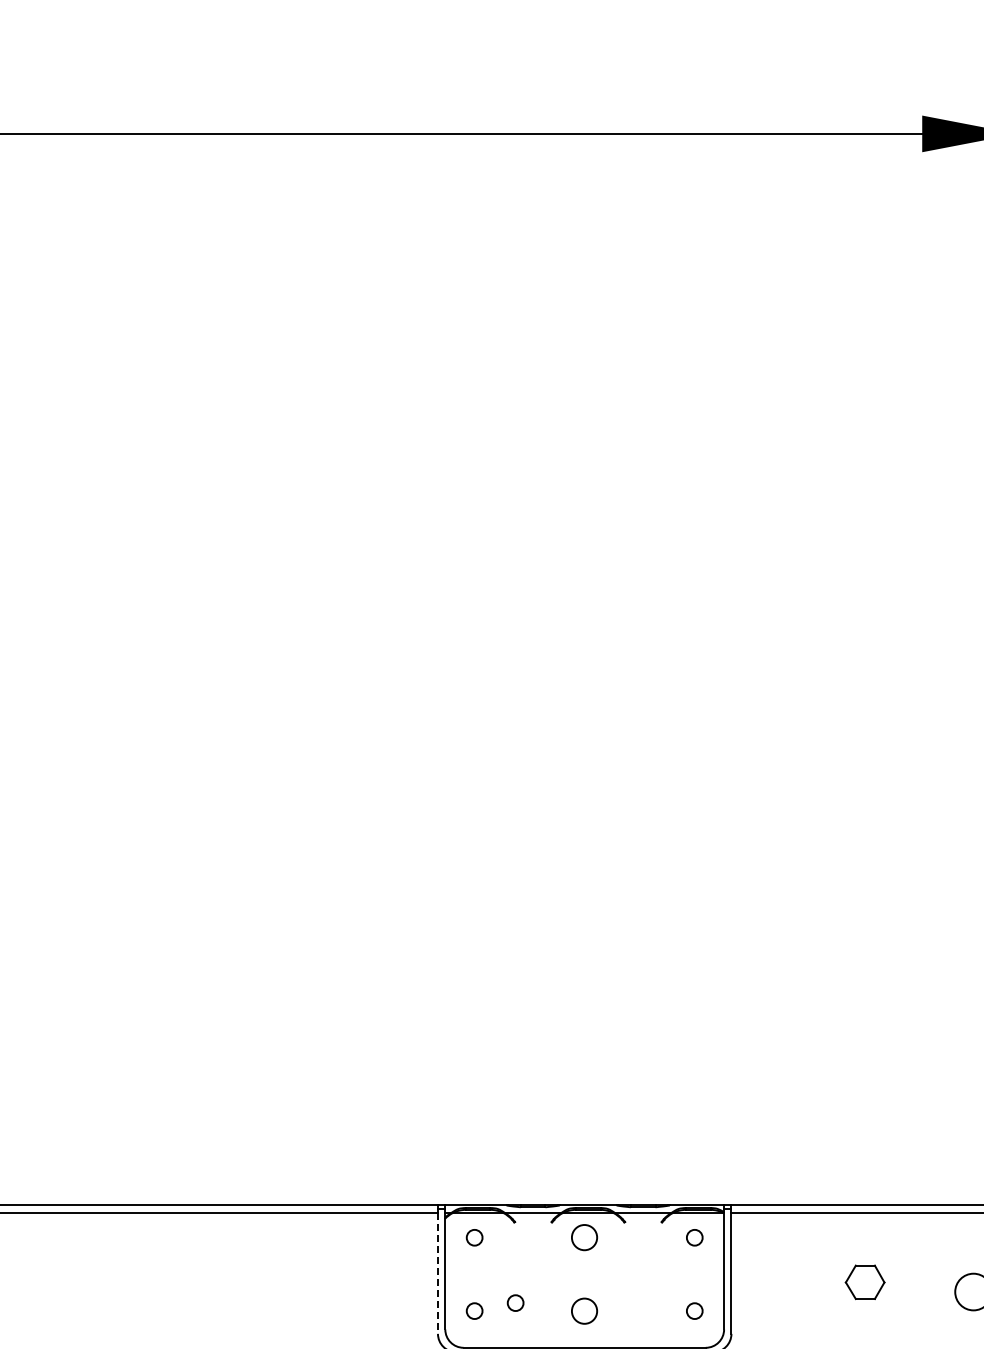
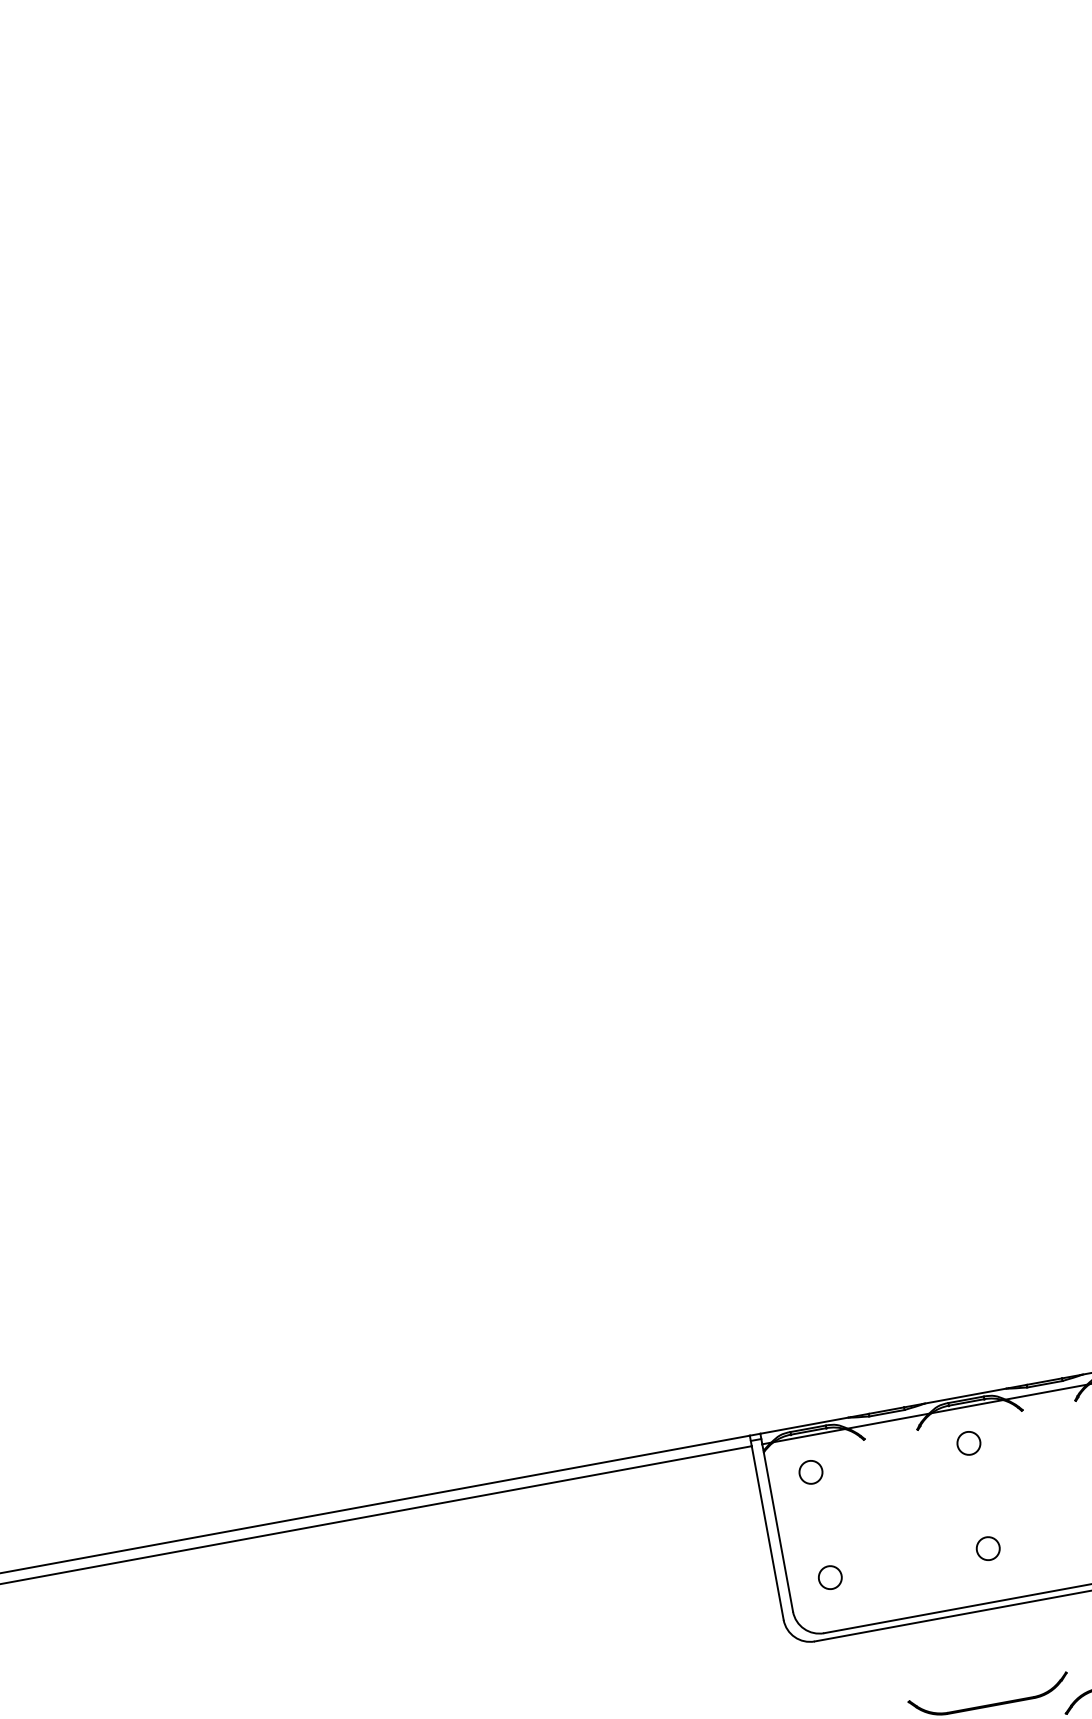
circle: (584, 1237) -> (968, 1443), size x0.62
line: (437, 1273) -> (767, 1533), dashed -> solid
circle: (515, 1302) -> (886, 1554), removed
circle: (584, 1310) -> (987, 1547), size x0.62

